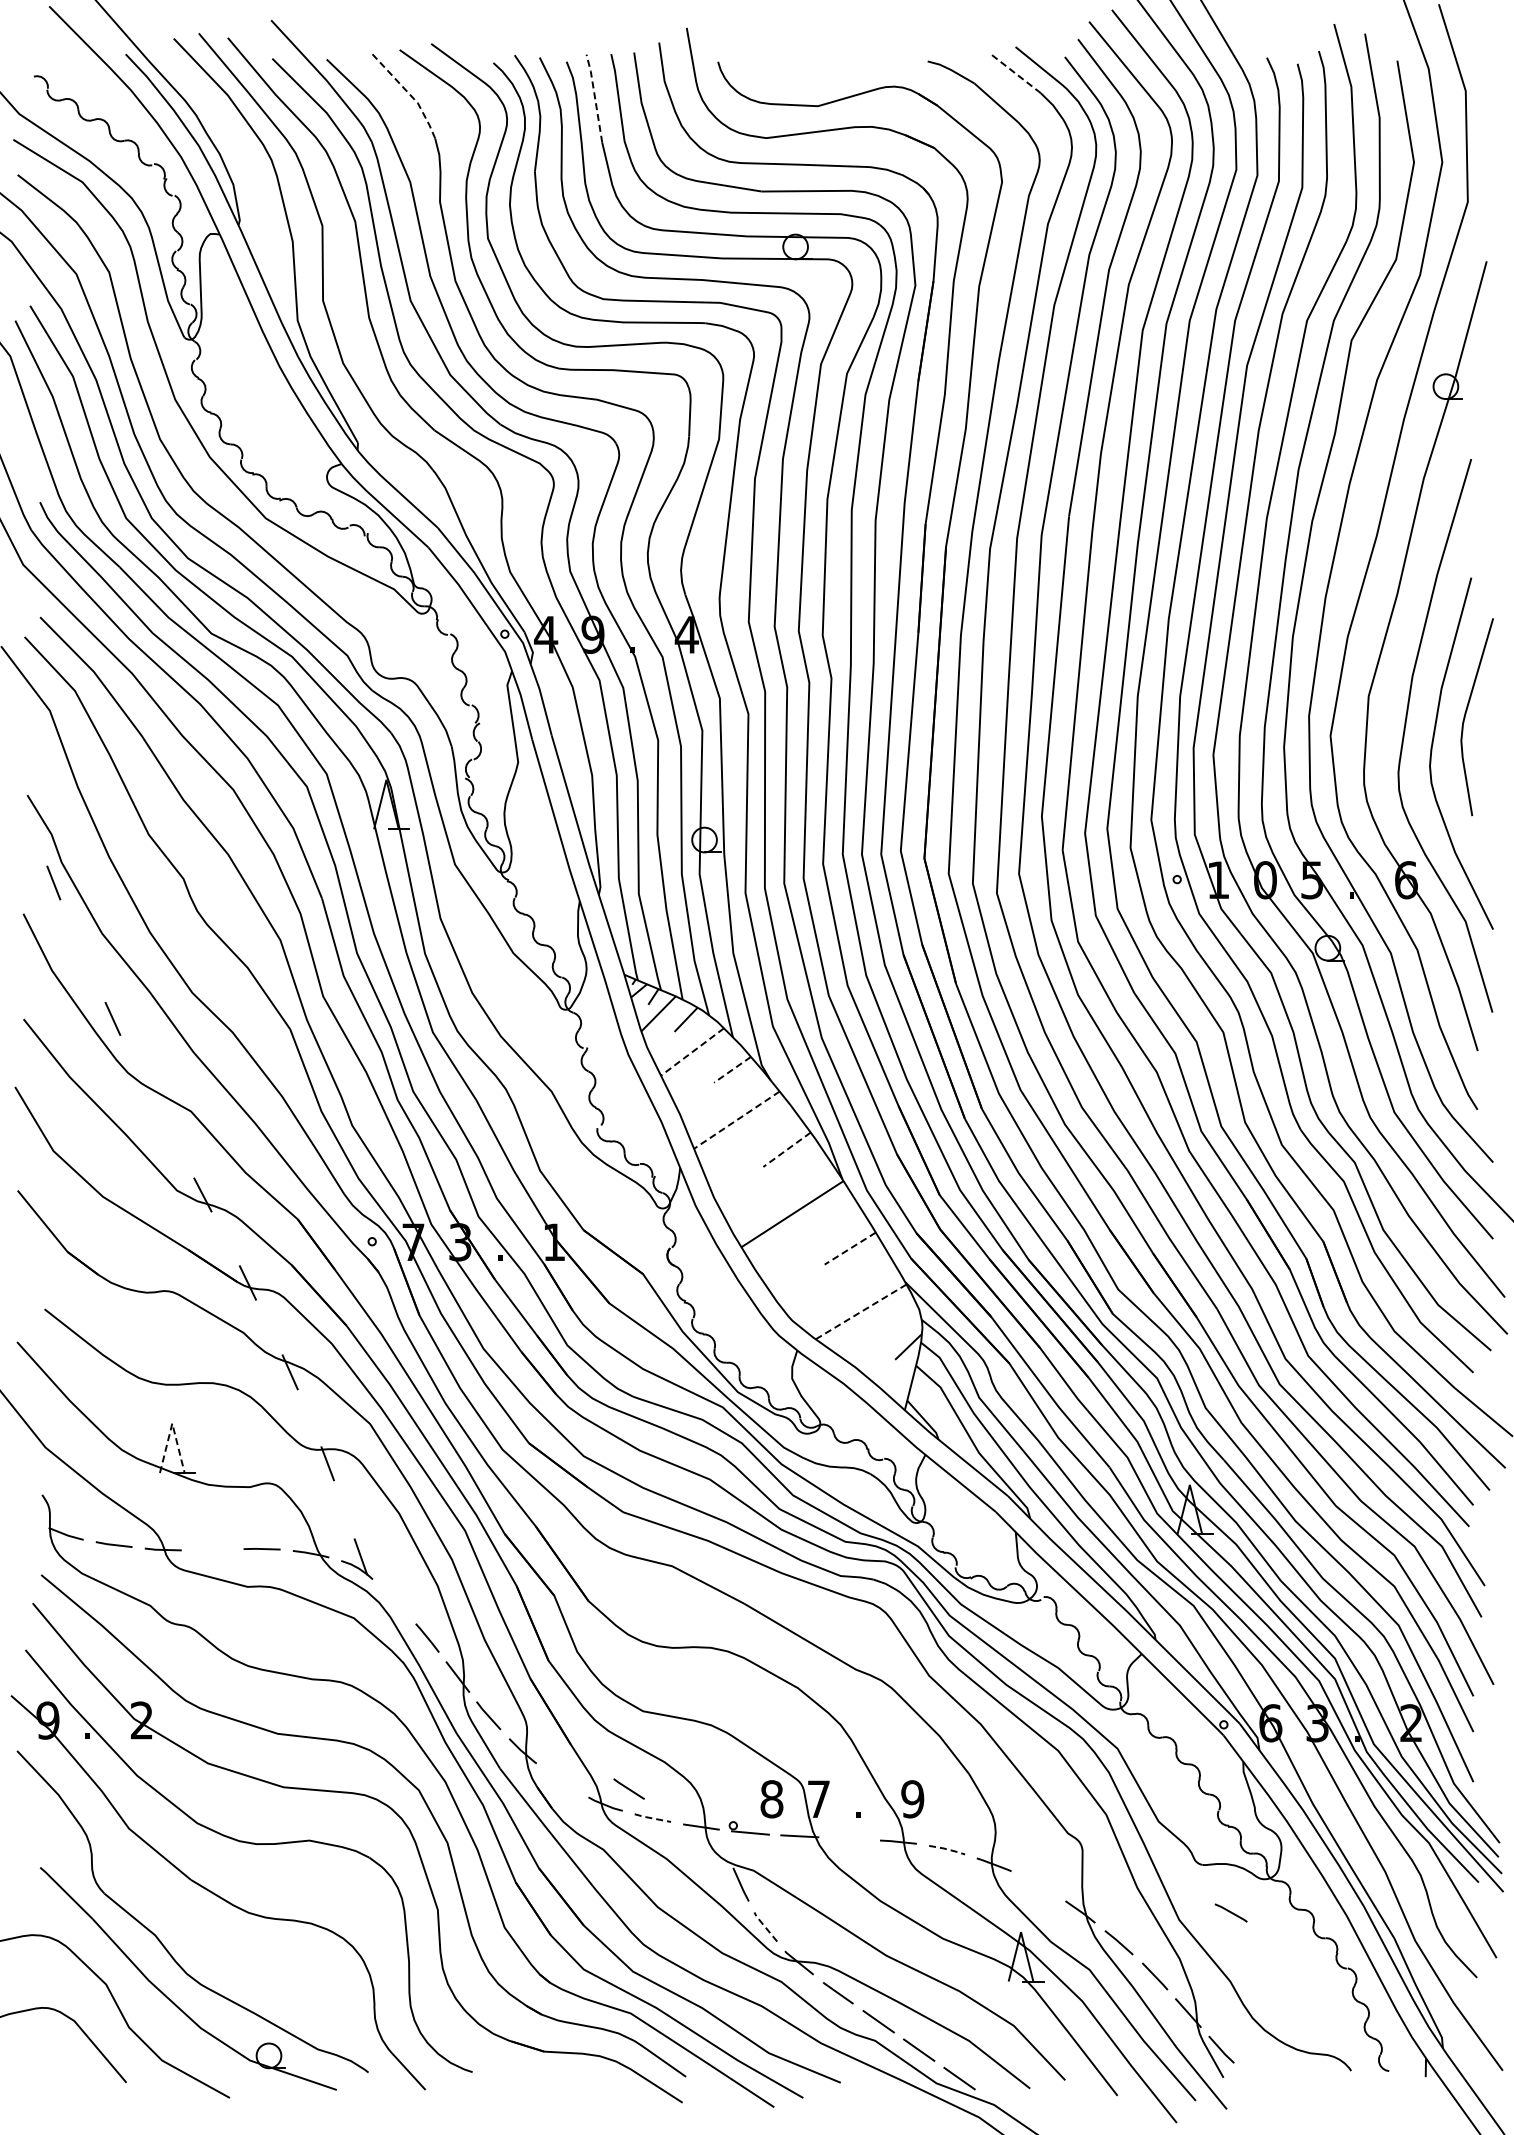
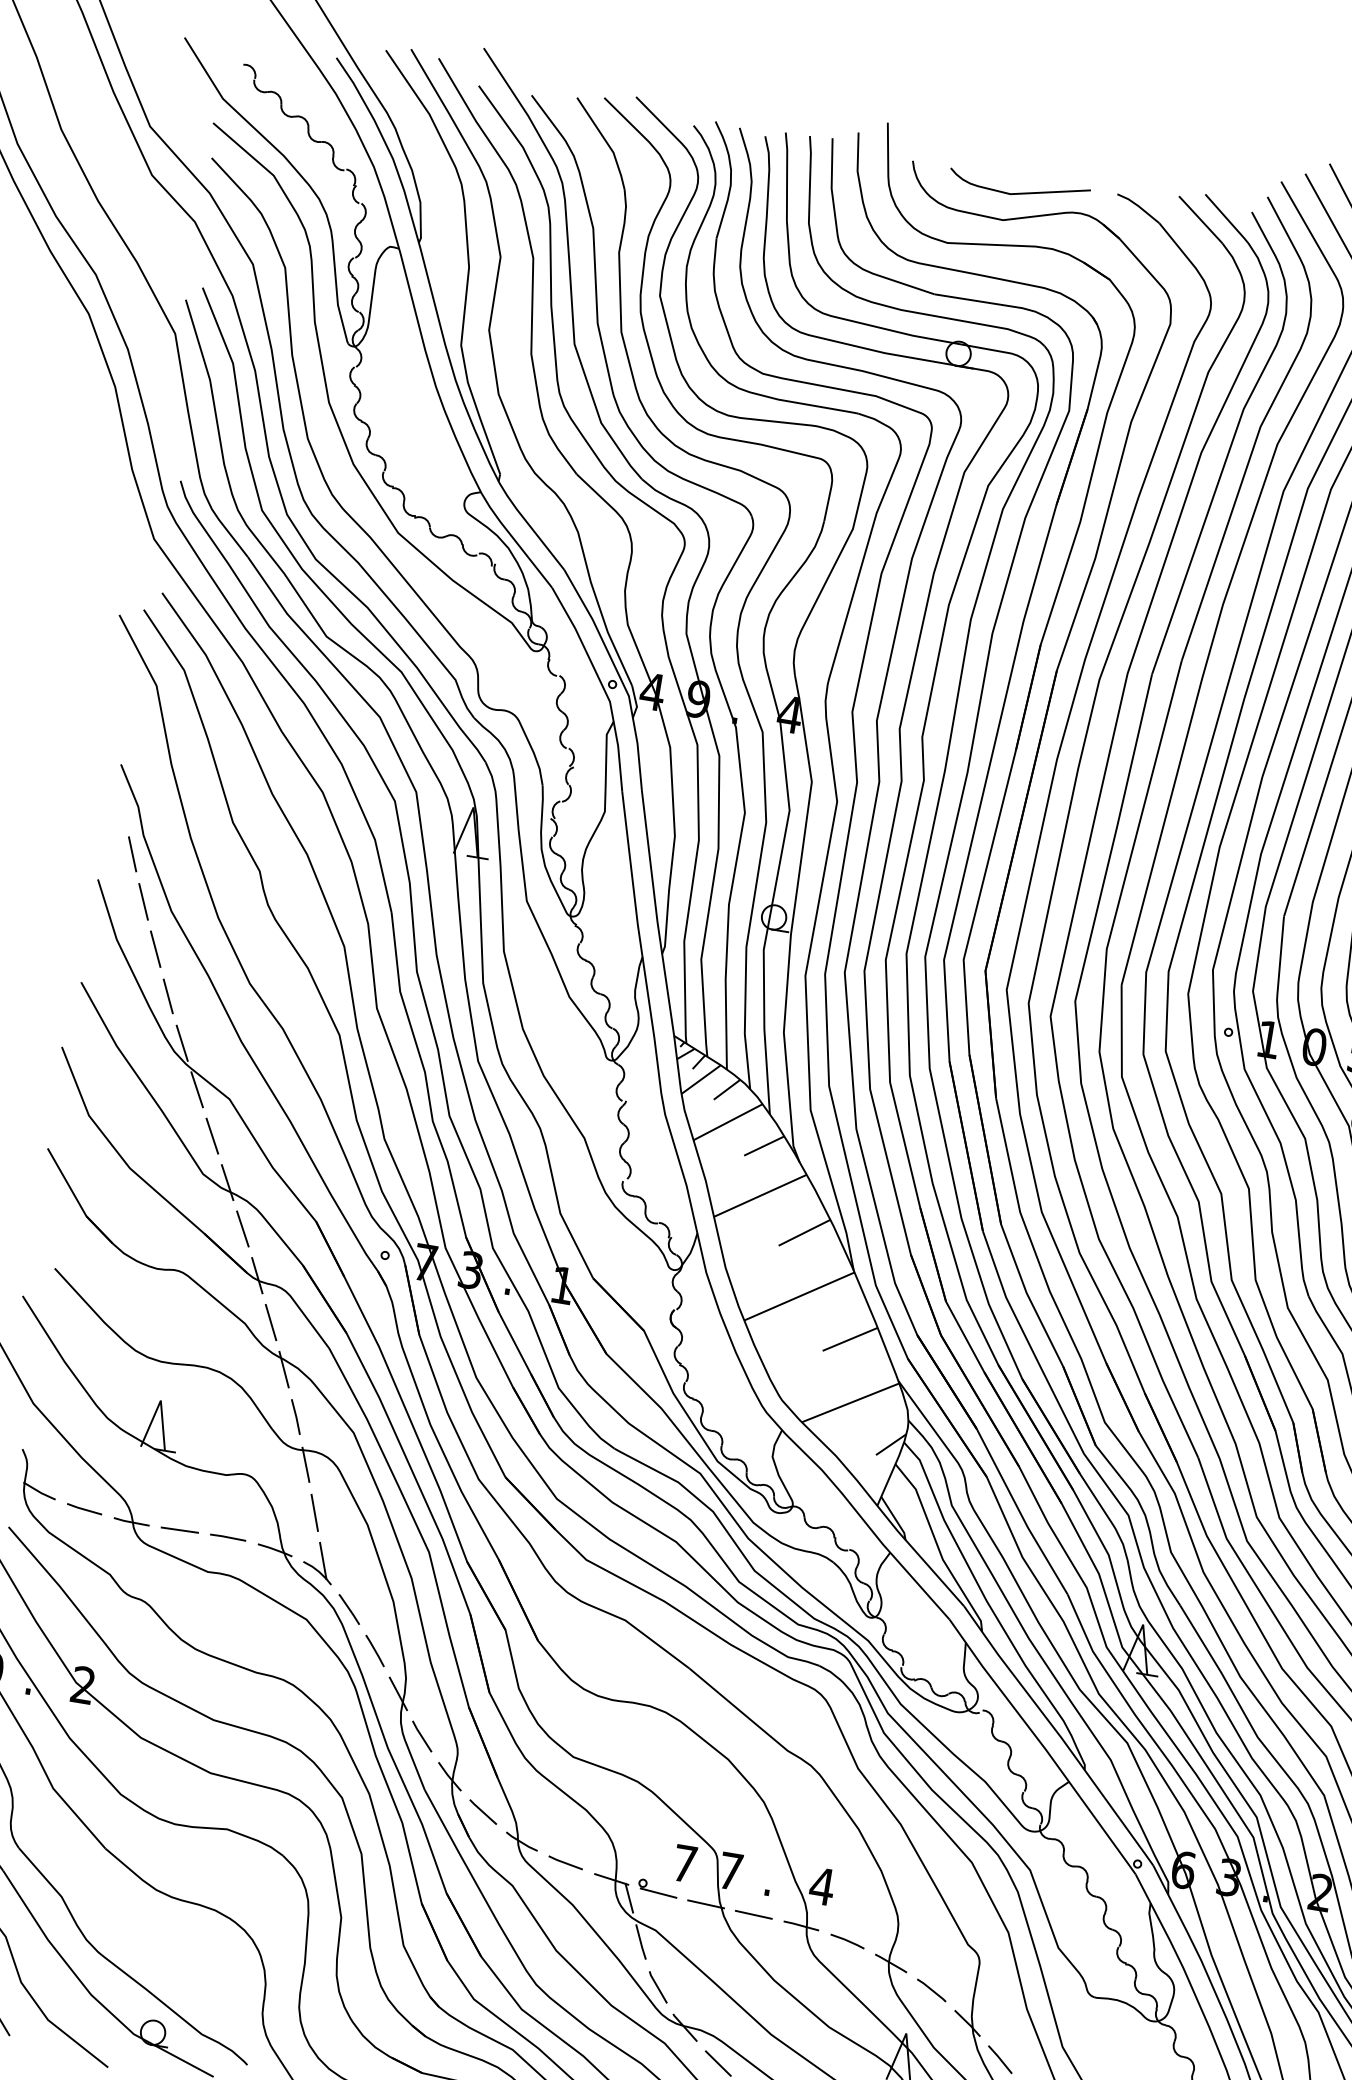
line: (1015, 73) -> (1201, 220), dashed -> solid
curve: (831, 75) -> (1021, 192), added
line: (409, 93) -> (606, 141), dashed -> solid
line: (595, 97) -> (787, 175), dashed -> solid
line: (72, 928) -> (143, 901), added
line: (92, 973) -> (155, 948), added
line: (692, 1052) -> (728, 1122), dashed -> solid
line: (134, 1062) -> (182, 1042), added
line: (732, 1069) -> (764, 1145), dashed -> solid
line: (156, 1106) -> (196, 1088), added
line: (736, 1120) -> (759, 1196), dashed -> solid
line: (179, 1150) -> (211, 1135), added
line: (786, 1150) -> (803, 1233), dashed -> solid
line: (225, 1238) -> (242, 1228), added
line: (849, 1248) -> (849, 1339), dashed -> solid
line: (861, 1311) -> (851, 1402), dashed -> solid
line: (269, 1327) -> (271, 1322), added
line: (309, 1417) -> (295, 1416), added
line: (172, 1423) -> (161, 1400), dashed -> solid
line: (344, 1509) -> (314, 1512), added
line: (212, 1549) -> (179, 1529), added
line: (394, 1600) -> (348, 1608), added
line: (628, 1788) -> (482, 1811), moved
text: (771, 1799) -> (684, 1863), 8 -> 7
text: (912, 1799) -> (821, 1886), 9 -> 4
line: (652, 1818) -> (565, 1863), dashed -> solid
line: (848, 1838) -> (753, 1914), added
line: (722, 1842) -> (629, 1897), added
line: (947, 1849) -> (848, 1941), dashed -> solid
line: (1230, 1912) -> (931, 1989), moved
line: (764, 1926) -> (657, 1986), dashed -> solid

